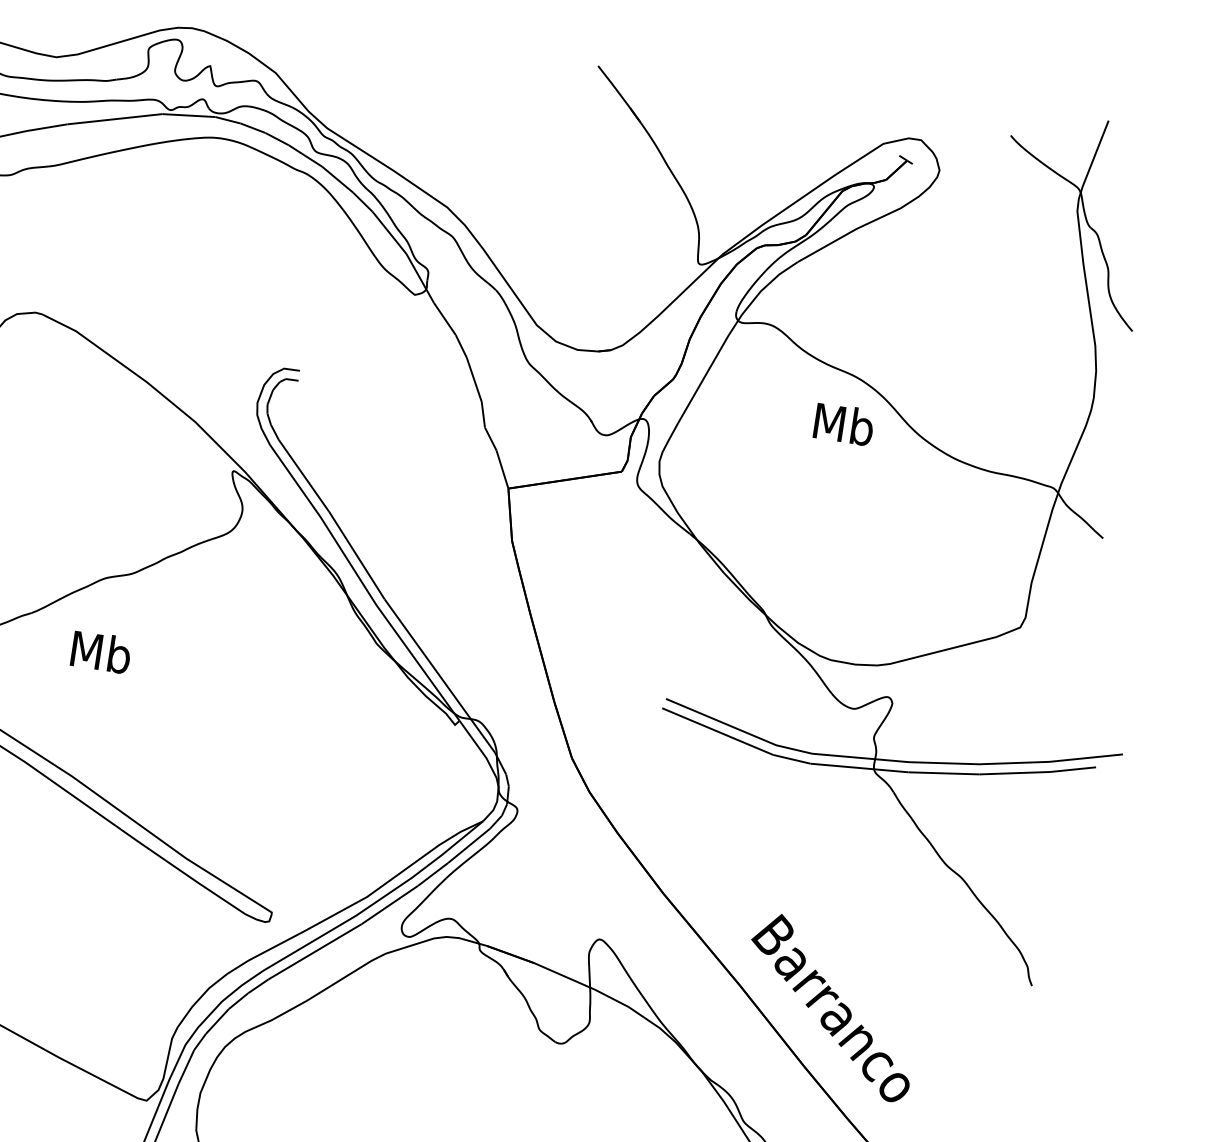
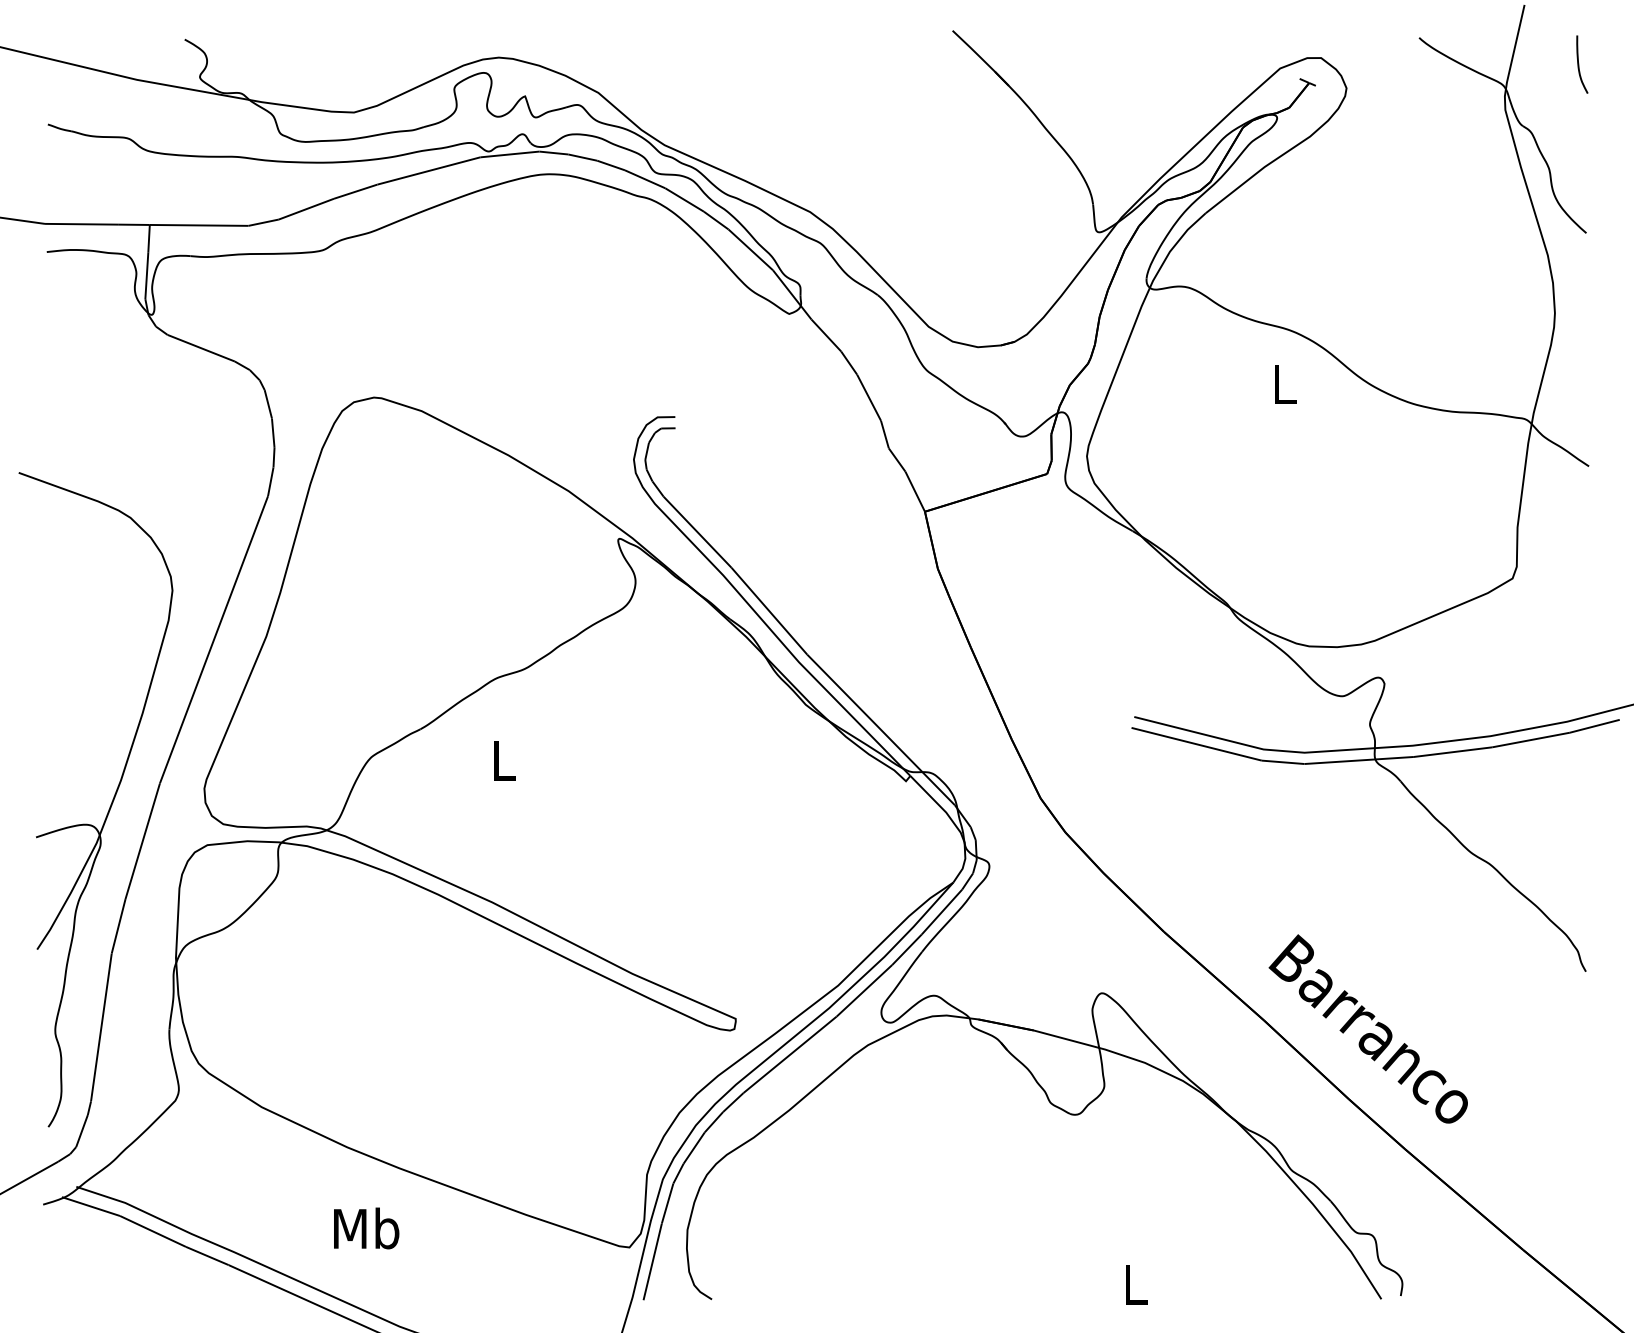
curve: (1149, 180) -> (1579, 64), added
text: (843, 424) -> (1283, 384), Mb -> L
text: (101, 651) -> (503, 760), Mb -> L

